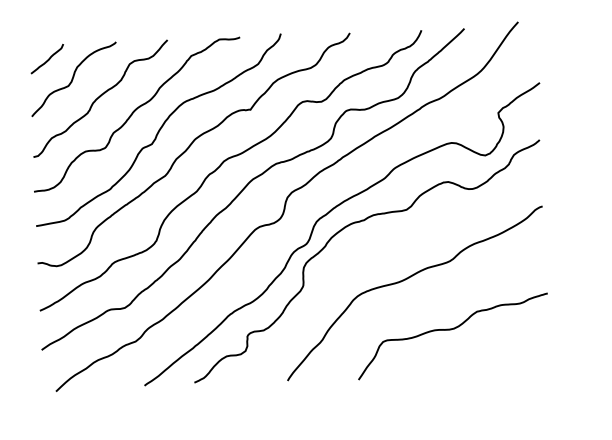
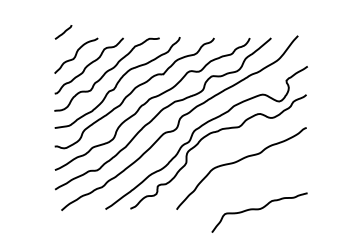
line: (47, 59) -> (63, 32), moved
curve: (450, 331) -> (258, 210), moved

